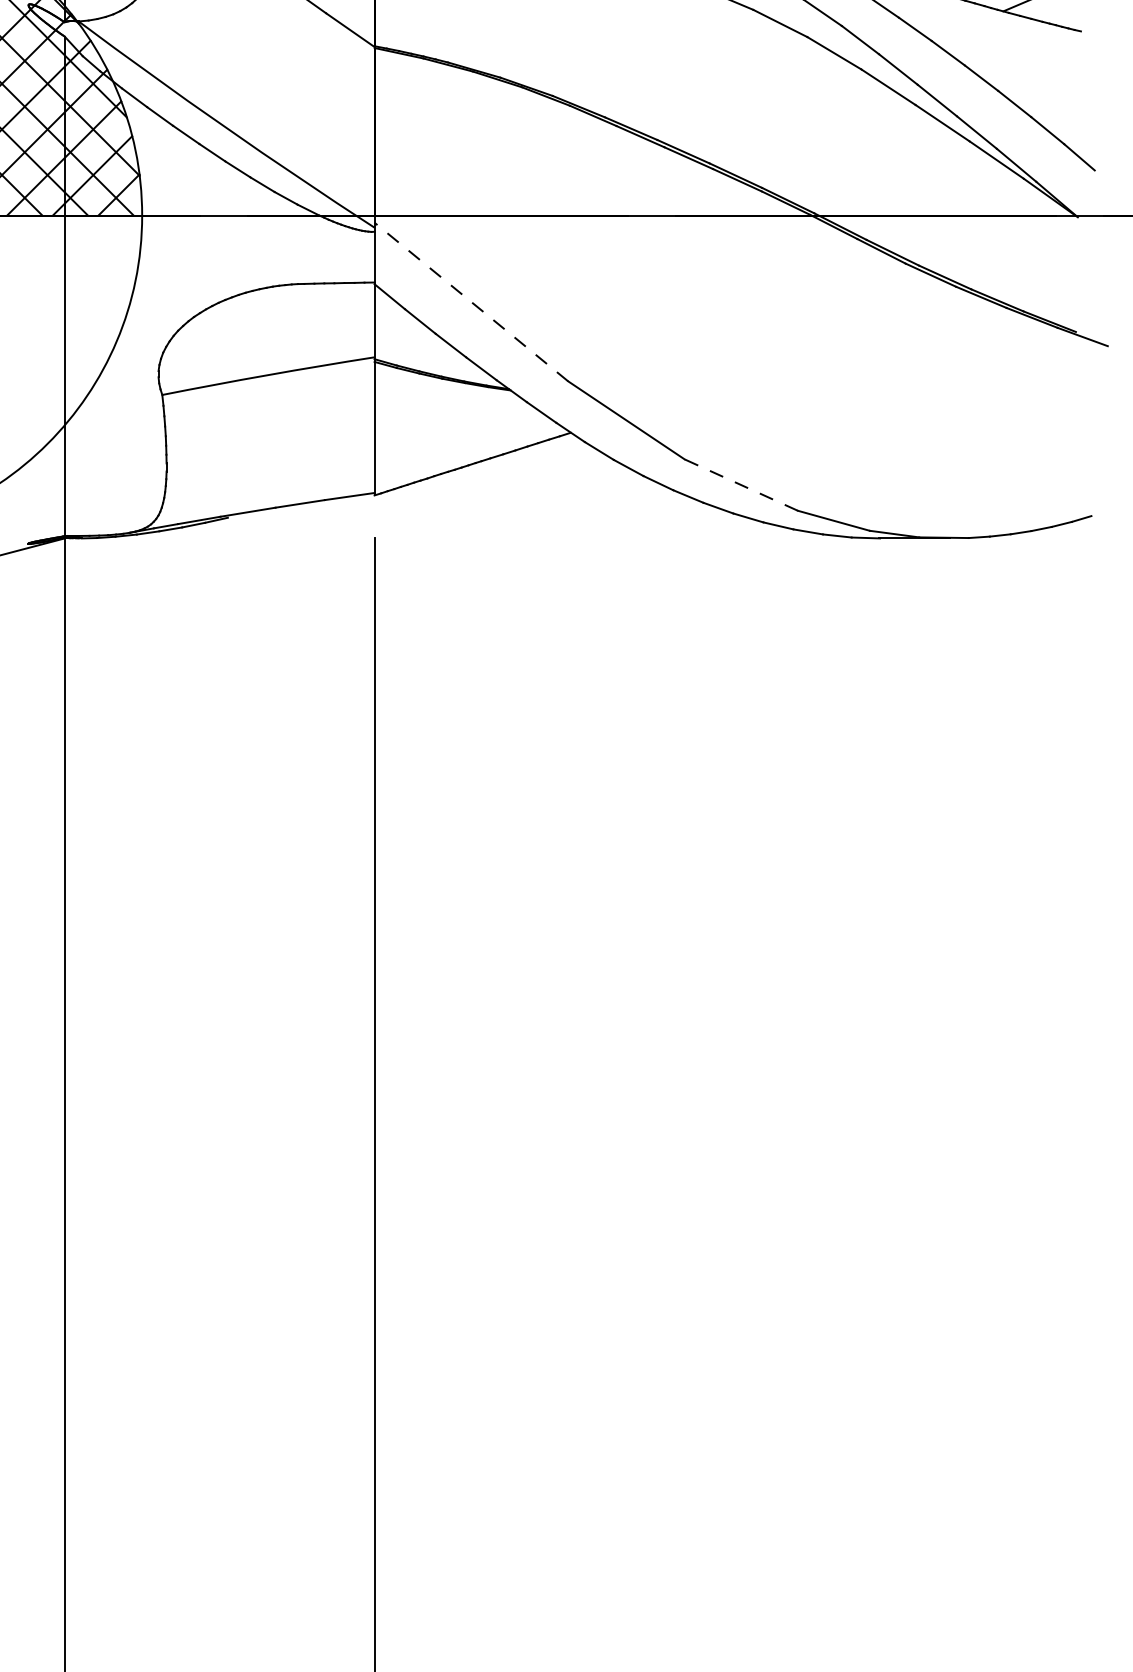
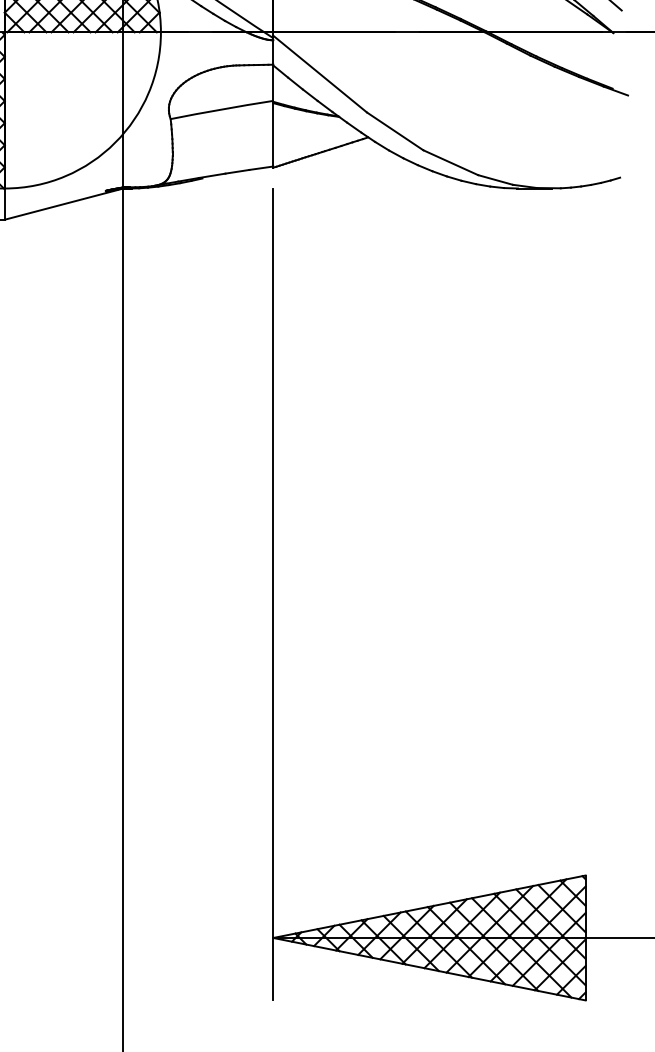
line: (472, 302) -> (320, 74), dashed -> solid
line: (740, 484) -> (450, 162), dashed -> solid

